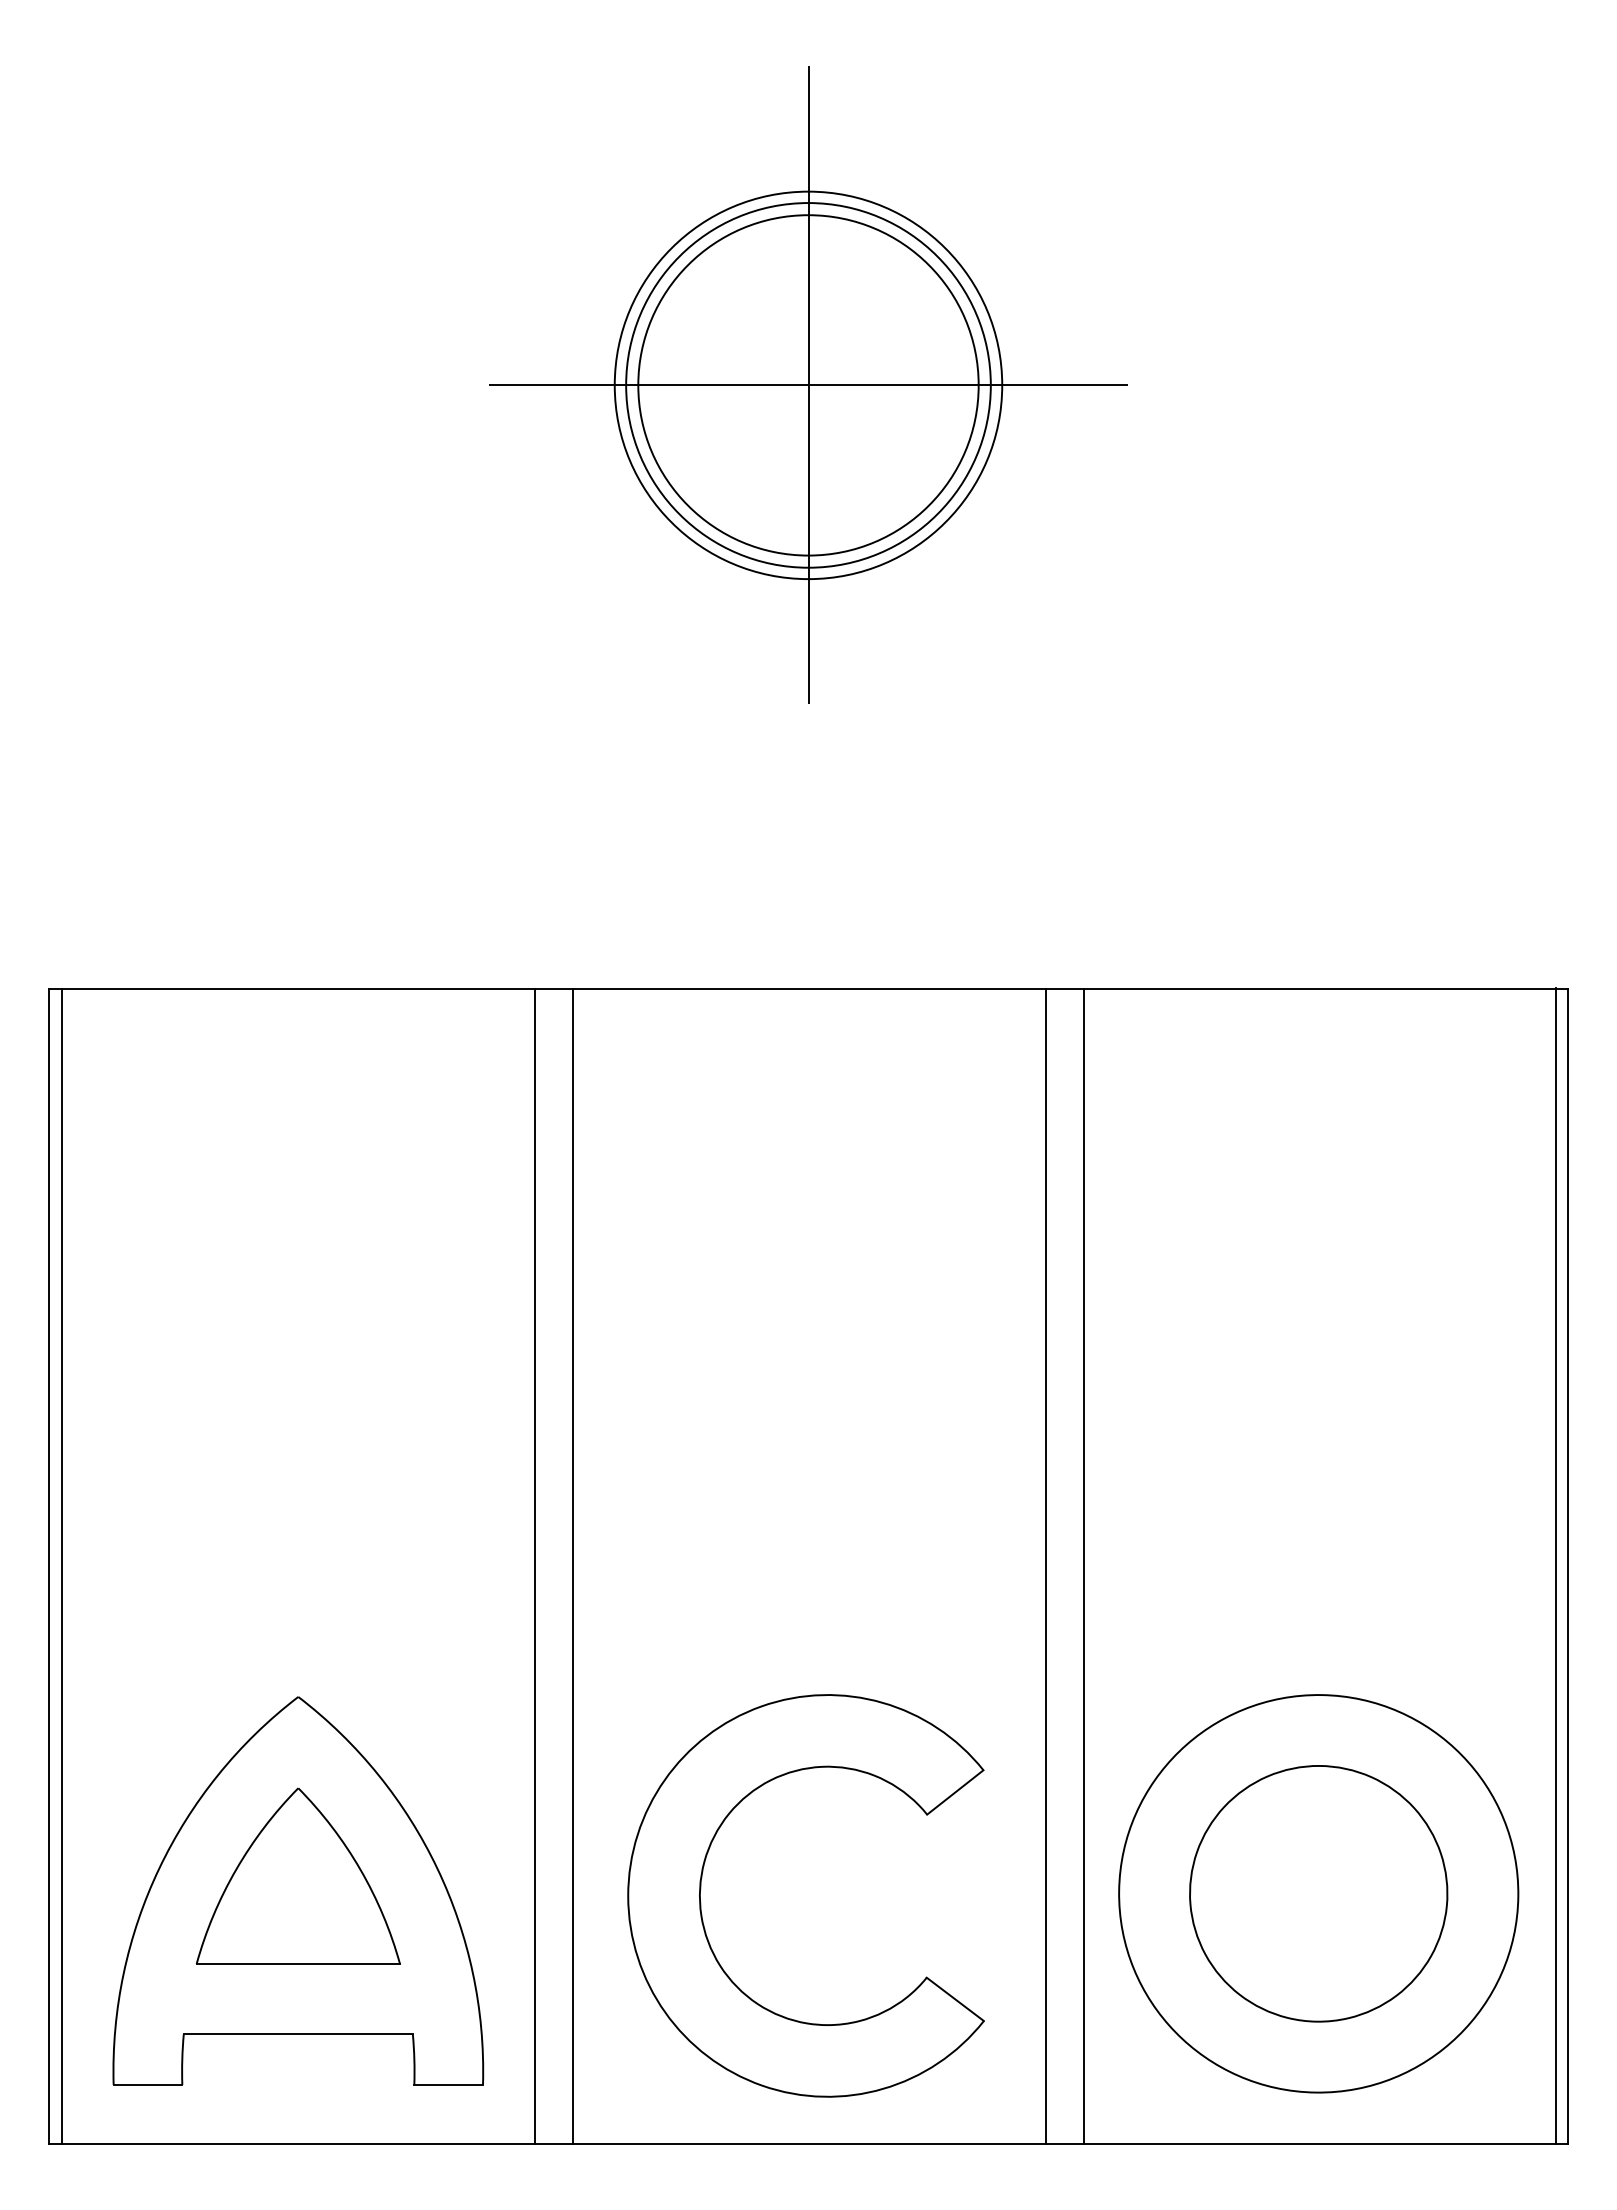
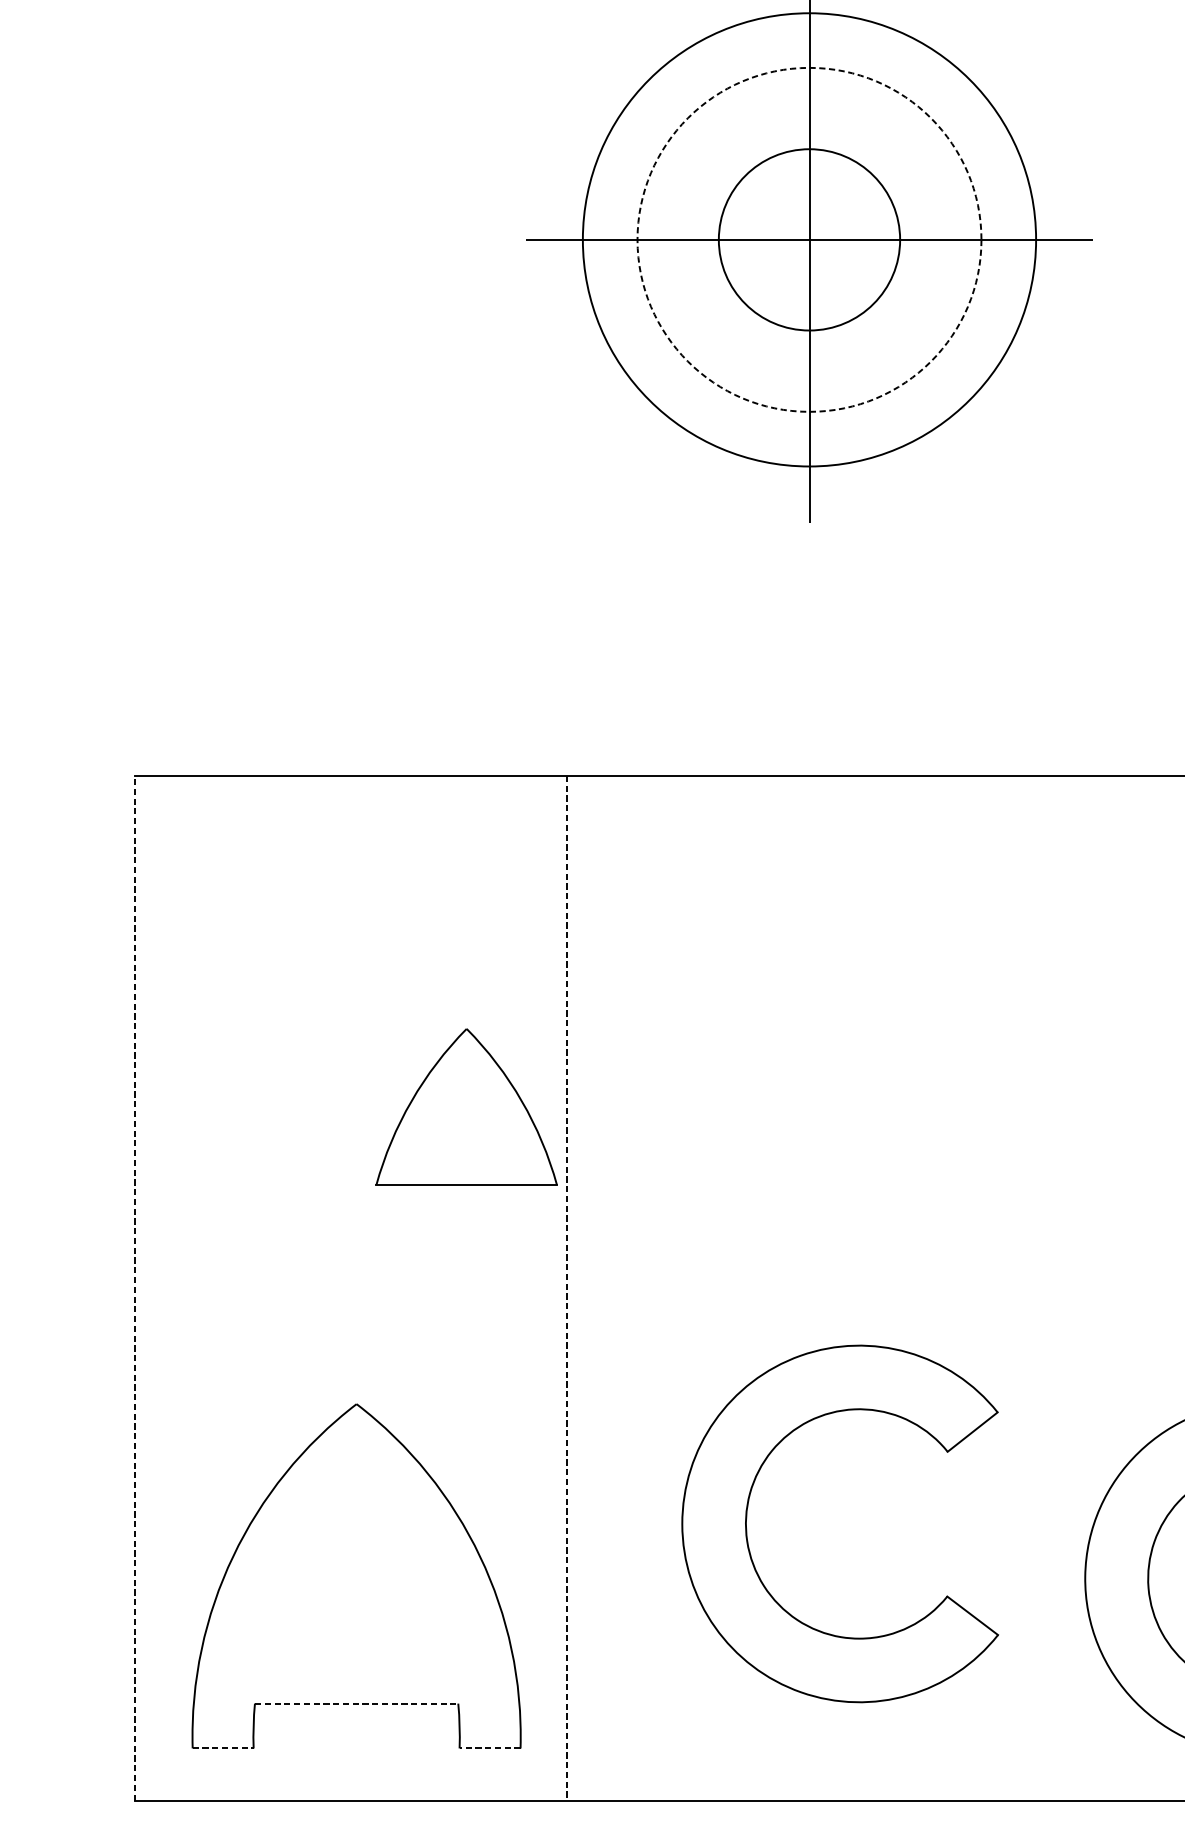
circle: (808, 385) -> (809, 239), size x0.6
circle: (808, 385) -> (809, 239), size x1.4
circle: (808, 385) -> (809, 239), solid -> dashed
line: (48, 1565) -> (134, 1287), solid -> dashed
line: (62, 1566) -> (147, 1288), removed
line: (535, 1566) -> (567, 1288), solid -> dashed
line: (572, 1566) -> (600, 1288), removed
line: (1046, 1566) -> (1020, 1288), removed
line: (1083, 1566) -> (1053, 1288), removed
part: (297, 1875) -> (465, 1106), moved
part: (701, 1889) -> (747, 1518), moved
line: (298, 2034) -> (356, 1703), solid -> dashed
line: (148, 2084) -> (223, 1748), solid -> dashed
line: (448, 2084) -> (489, 1748), solid -> dashed

